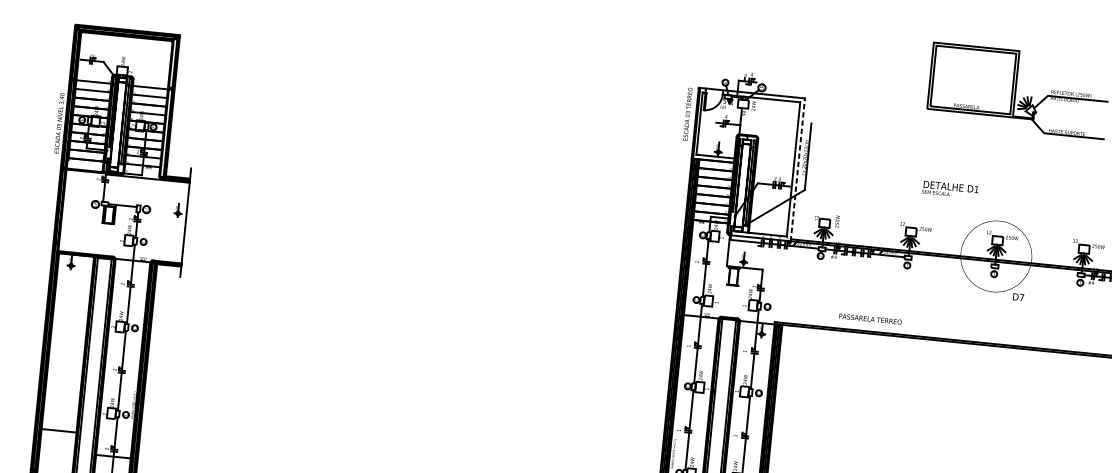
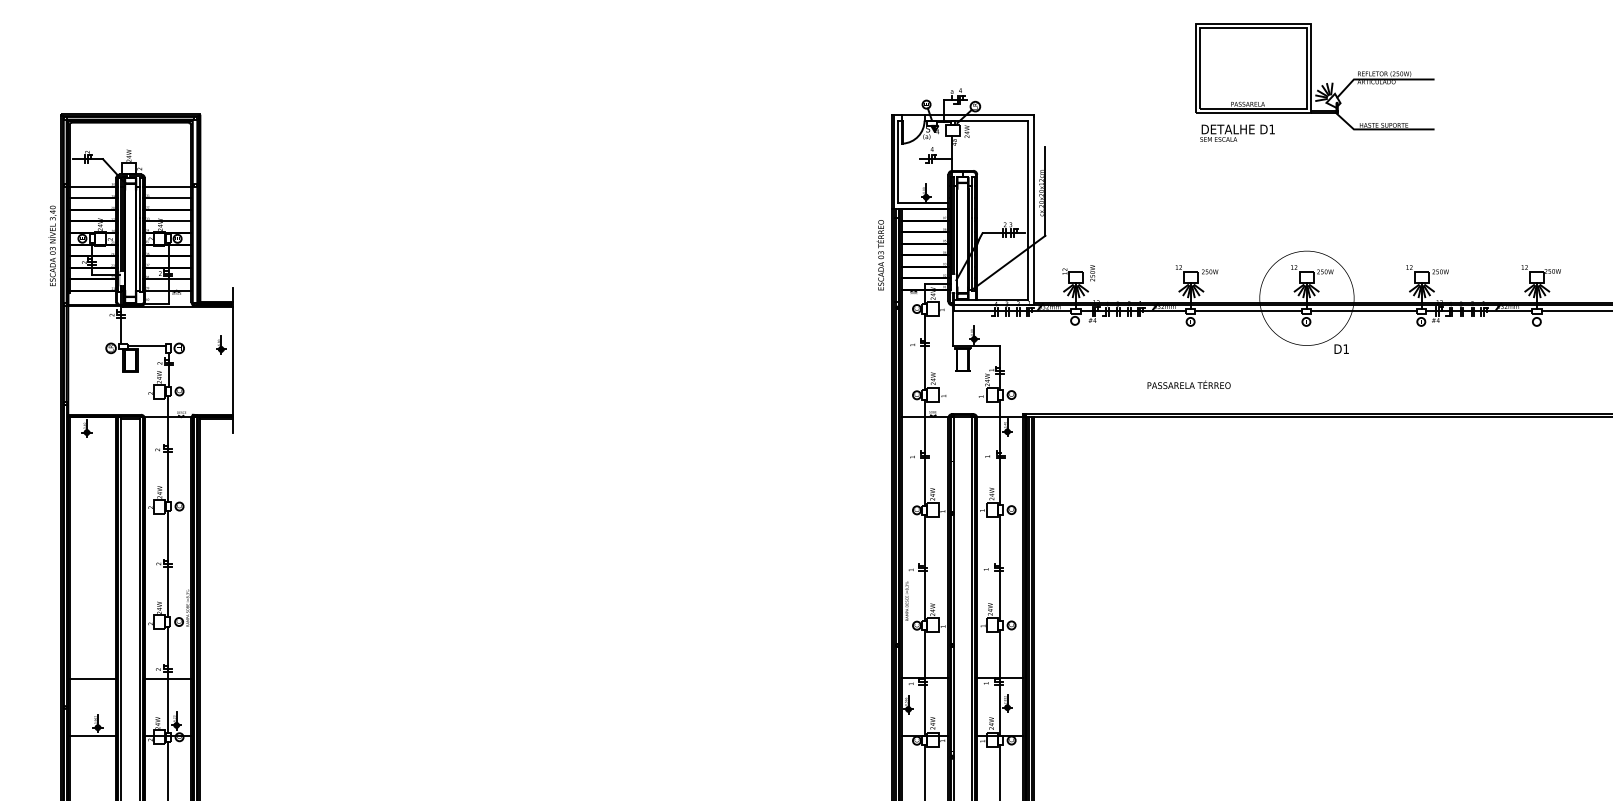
text: (686, 114) -> (879, 255), moved
line: (797, 169) -> (1033, 209), dashed -> solid
text: (950, 189) -> (1237, 132), moved
line: (951, 262) -> (1248, 311), added
line: (1037, 270) -> (1363, 311), added
text: (1021, 297) -> (1345, 348), D7 -> D1
text: (870, 318) -> (1188, 384), moved
line: (58, 430) -> (92, 678), moved

